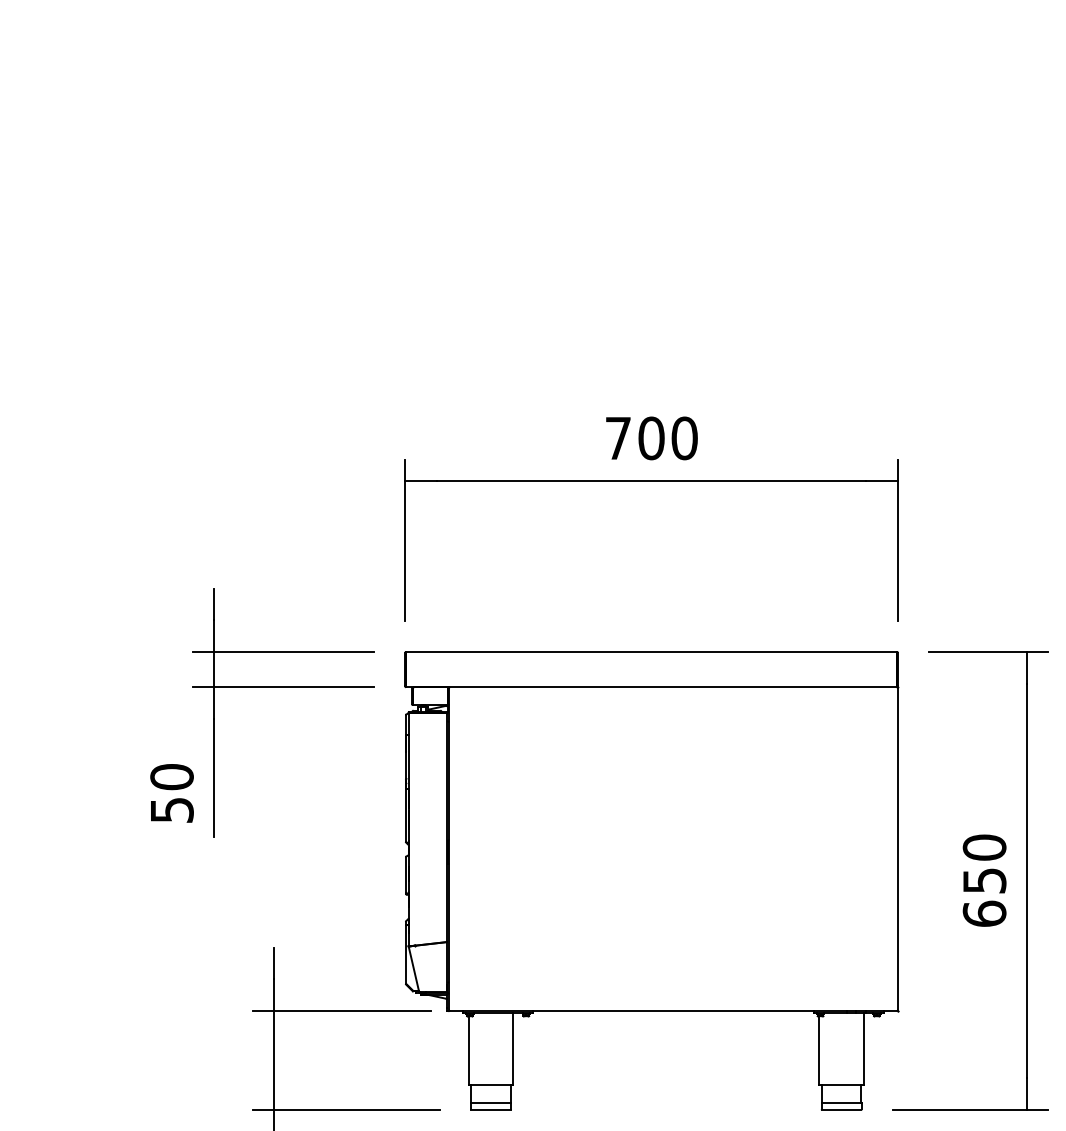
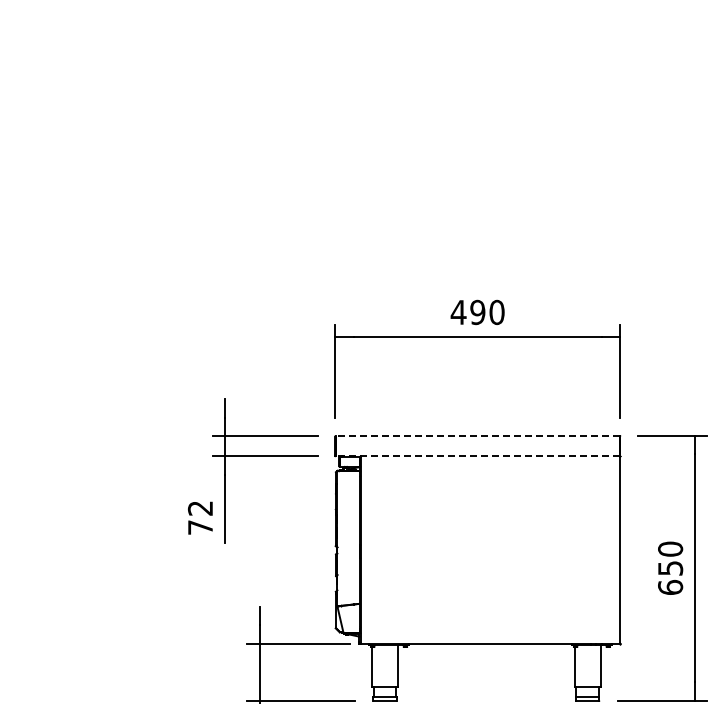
text: (633, 438) -> (467, 312), 700 -> 490
line: (650, 652) -> (477, 436), solid -> dashed
line: (650, 687) -> (477, 456), solid -> dashed
text: (172, 792) -> (200, 517), 50 -> 72

